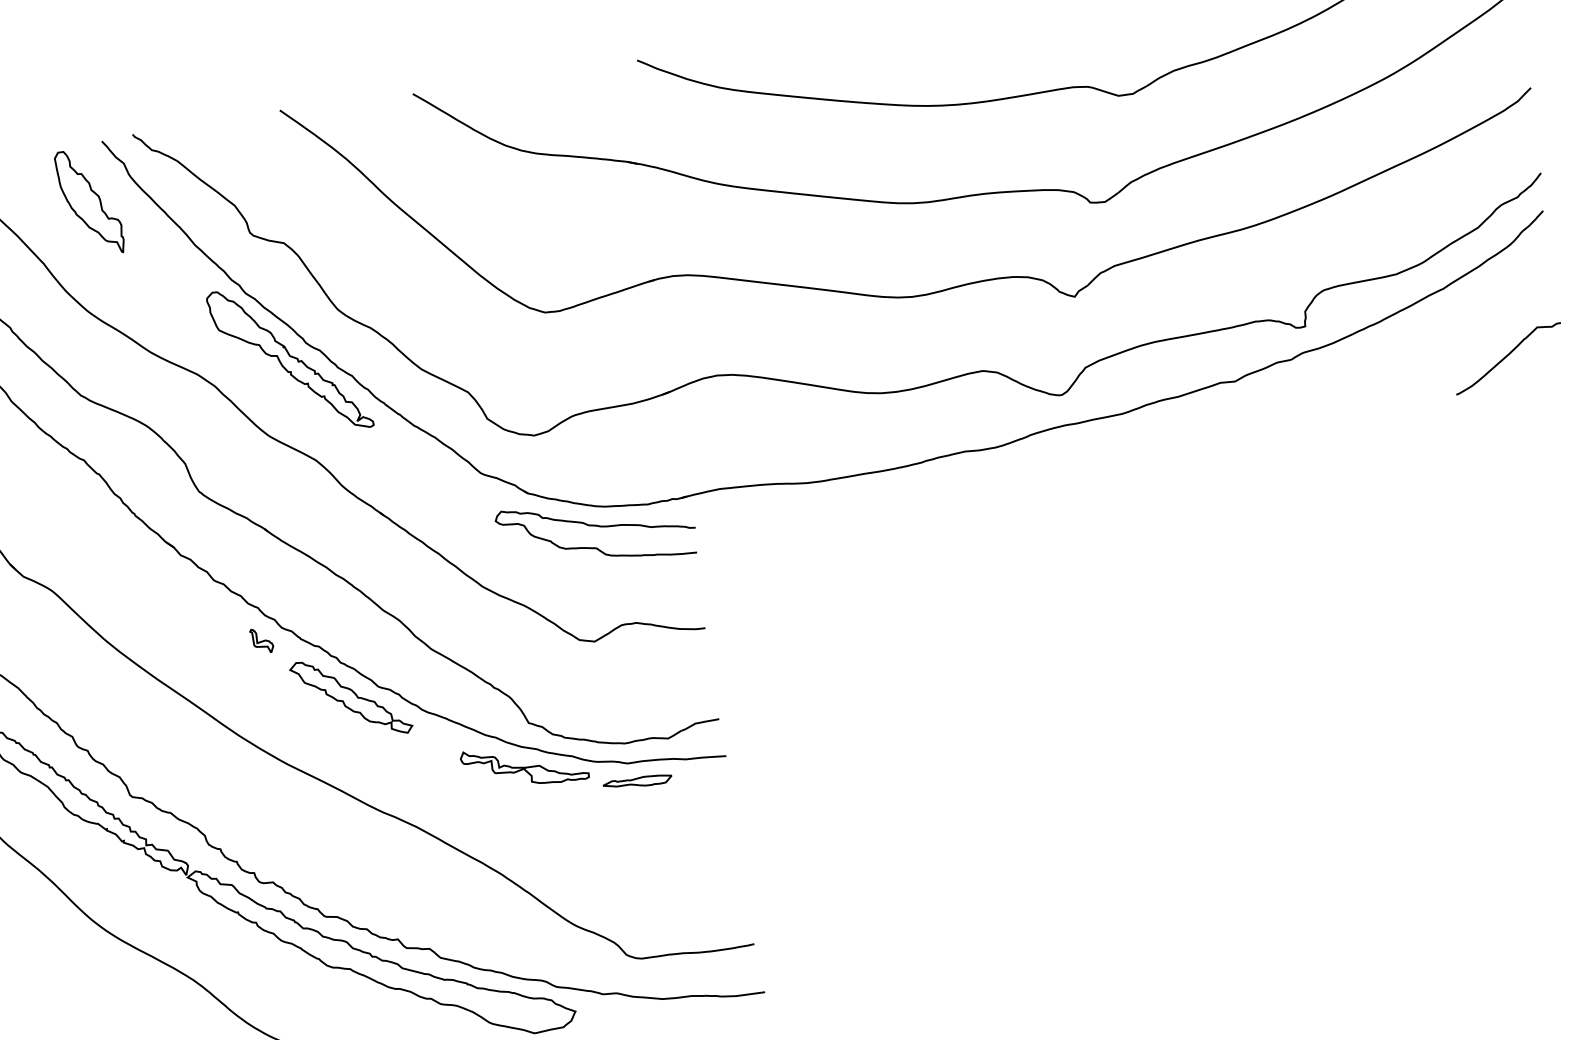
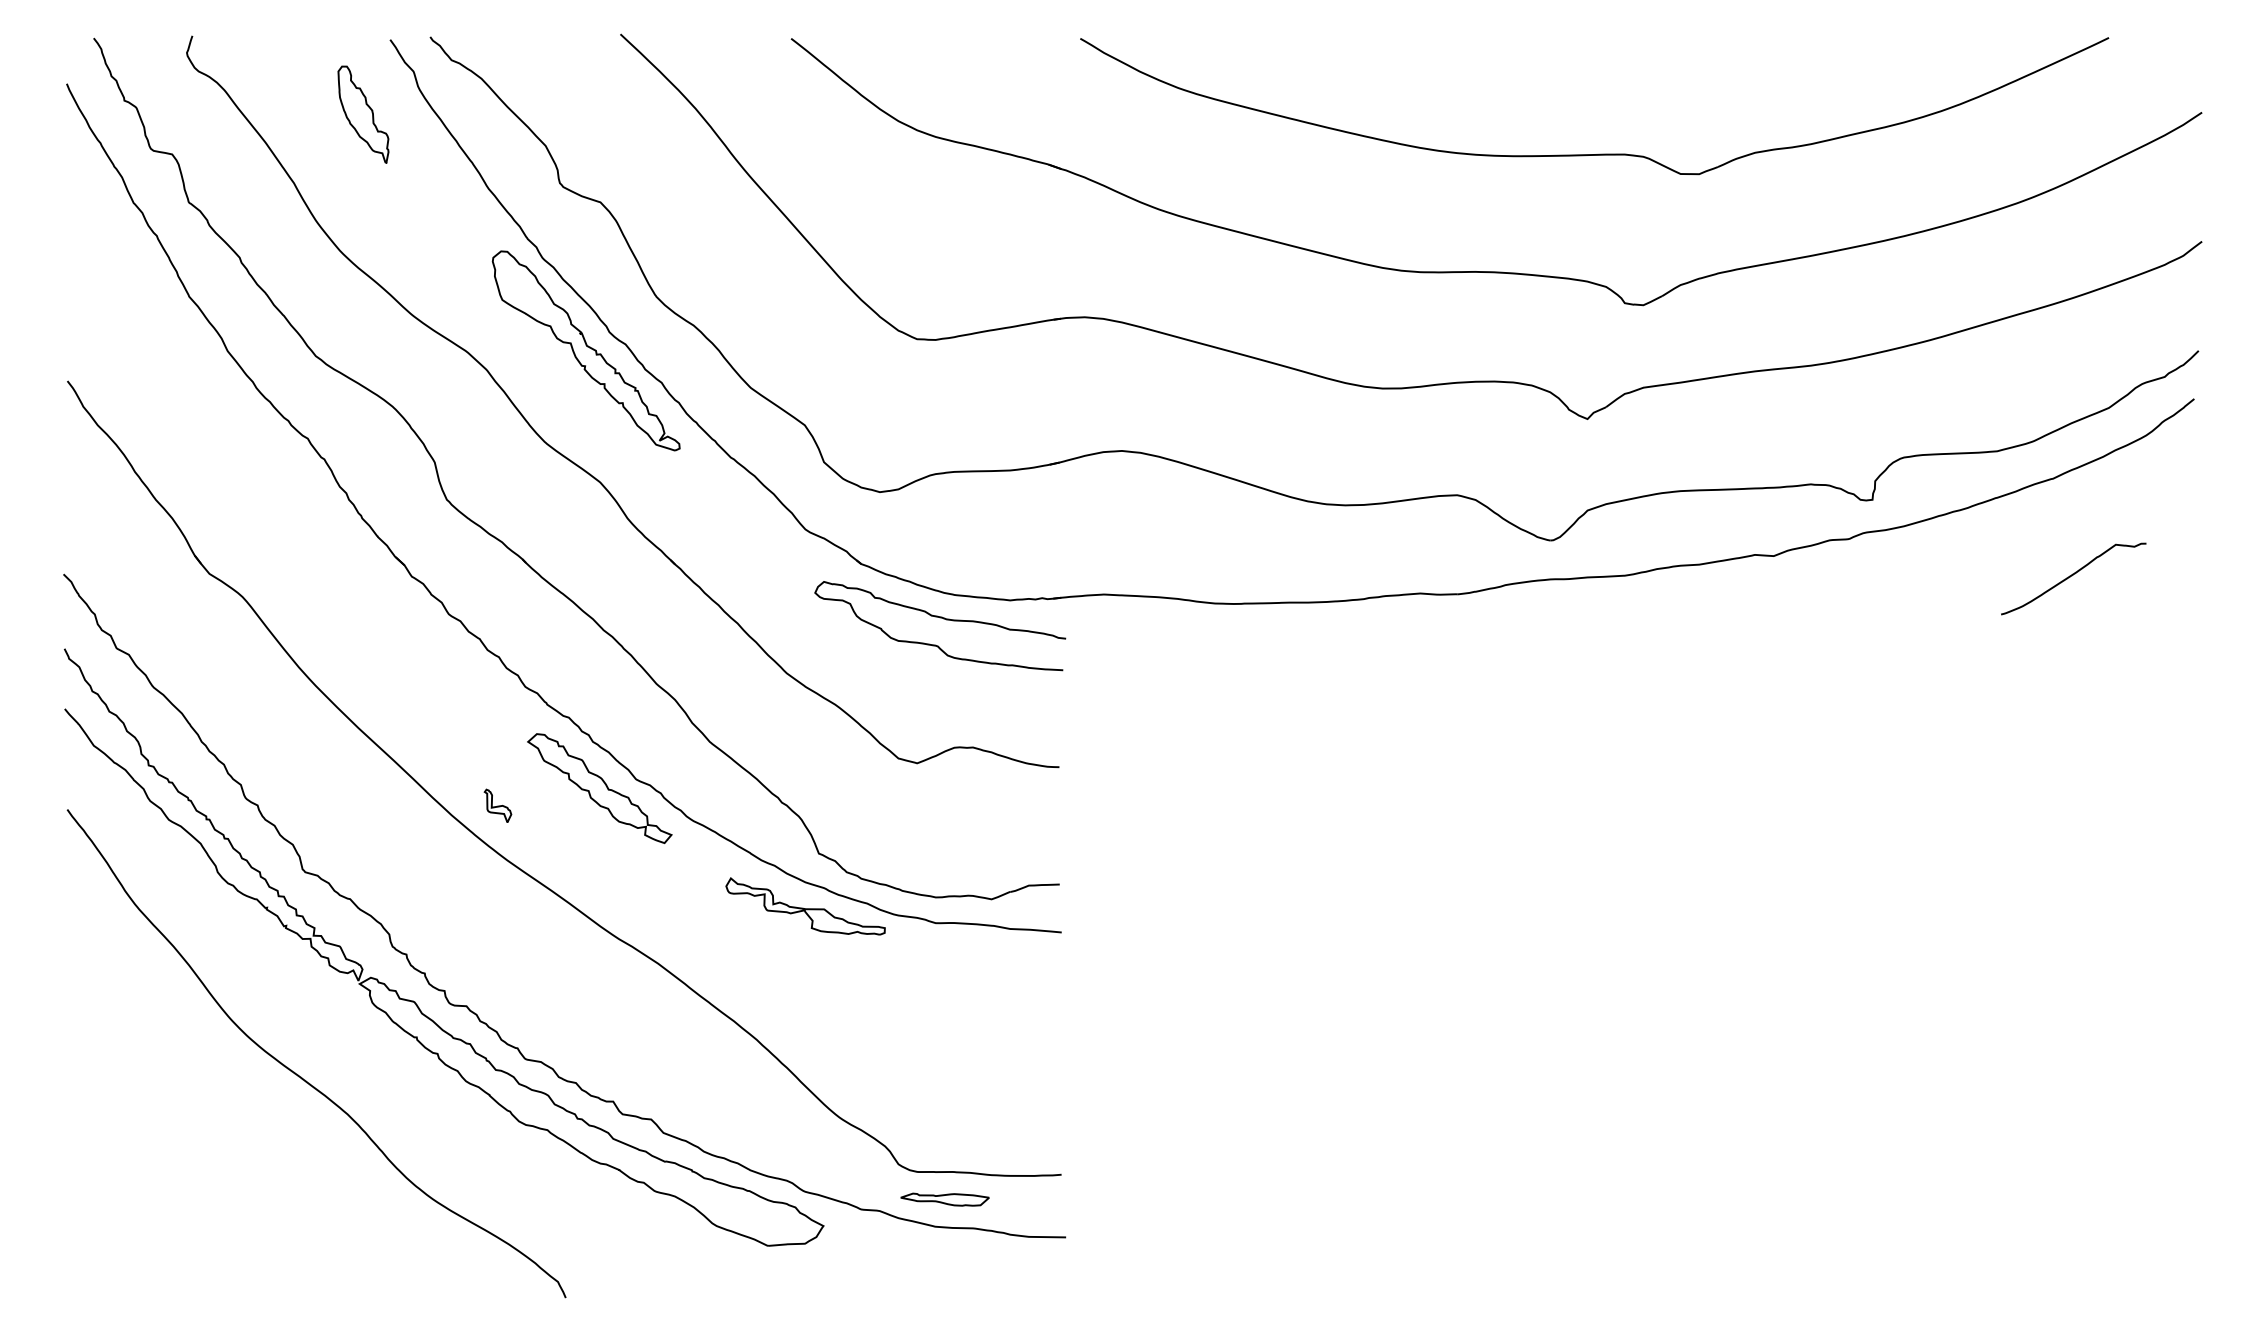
part: (89, 202) -> (363, 114), size x0.7
curve: (1507, 357) -> (2072, 576), moved
part: (261, 640) -> (497, 805), moved
part: (637, 782) -> (944, 1199), moved

